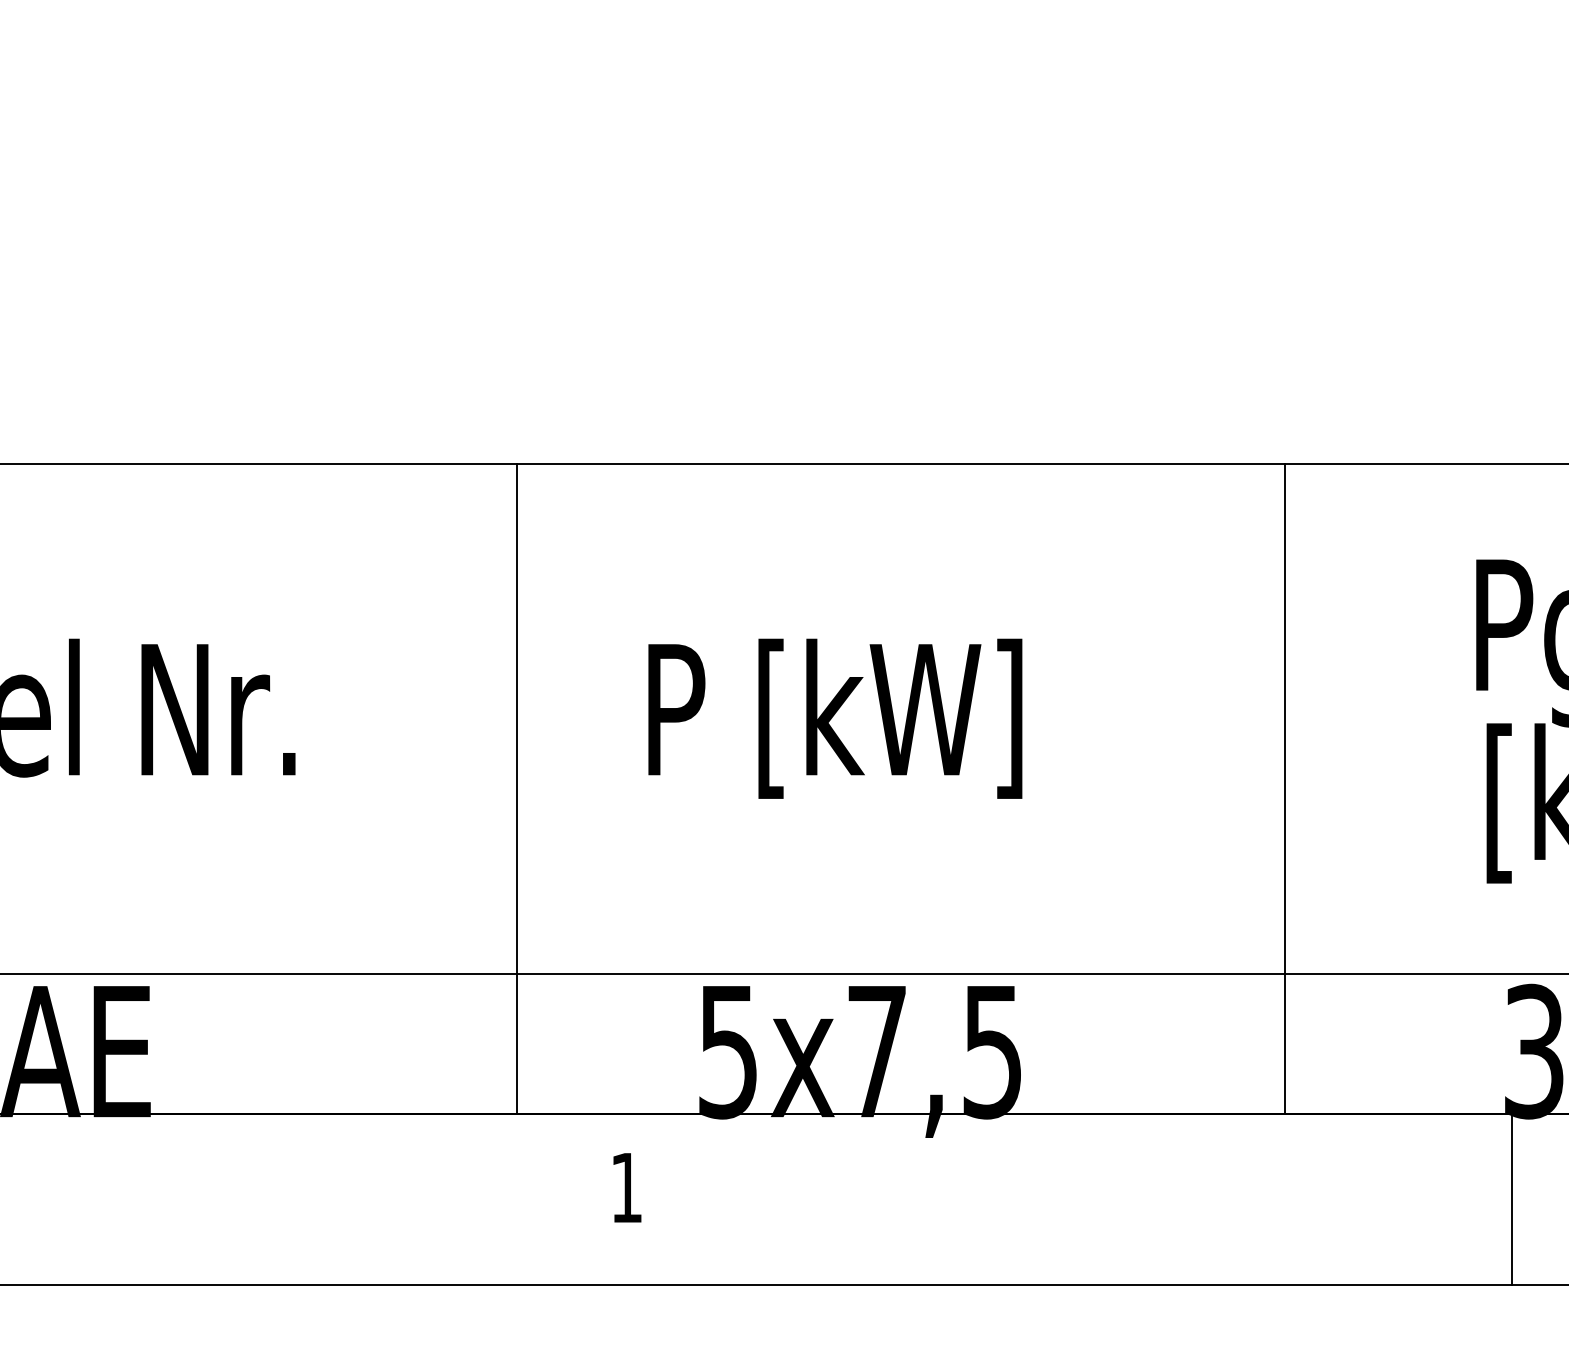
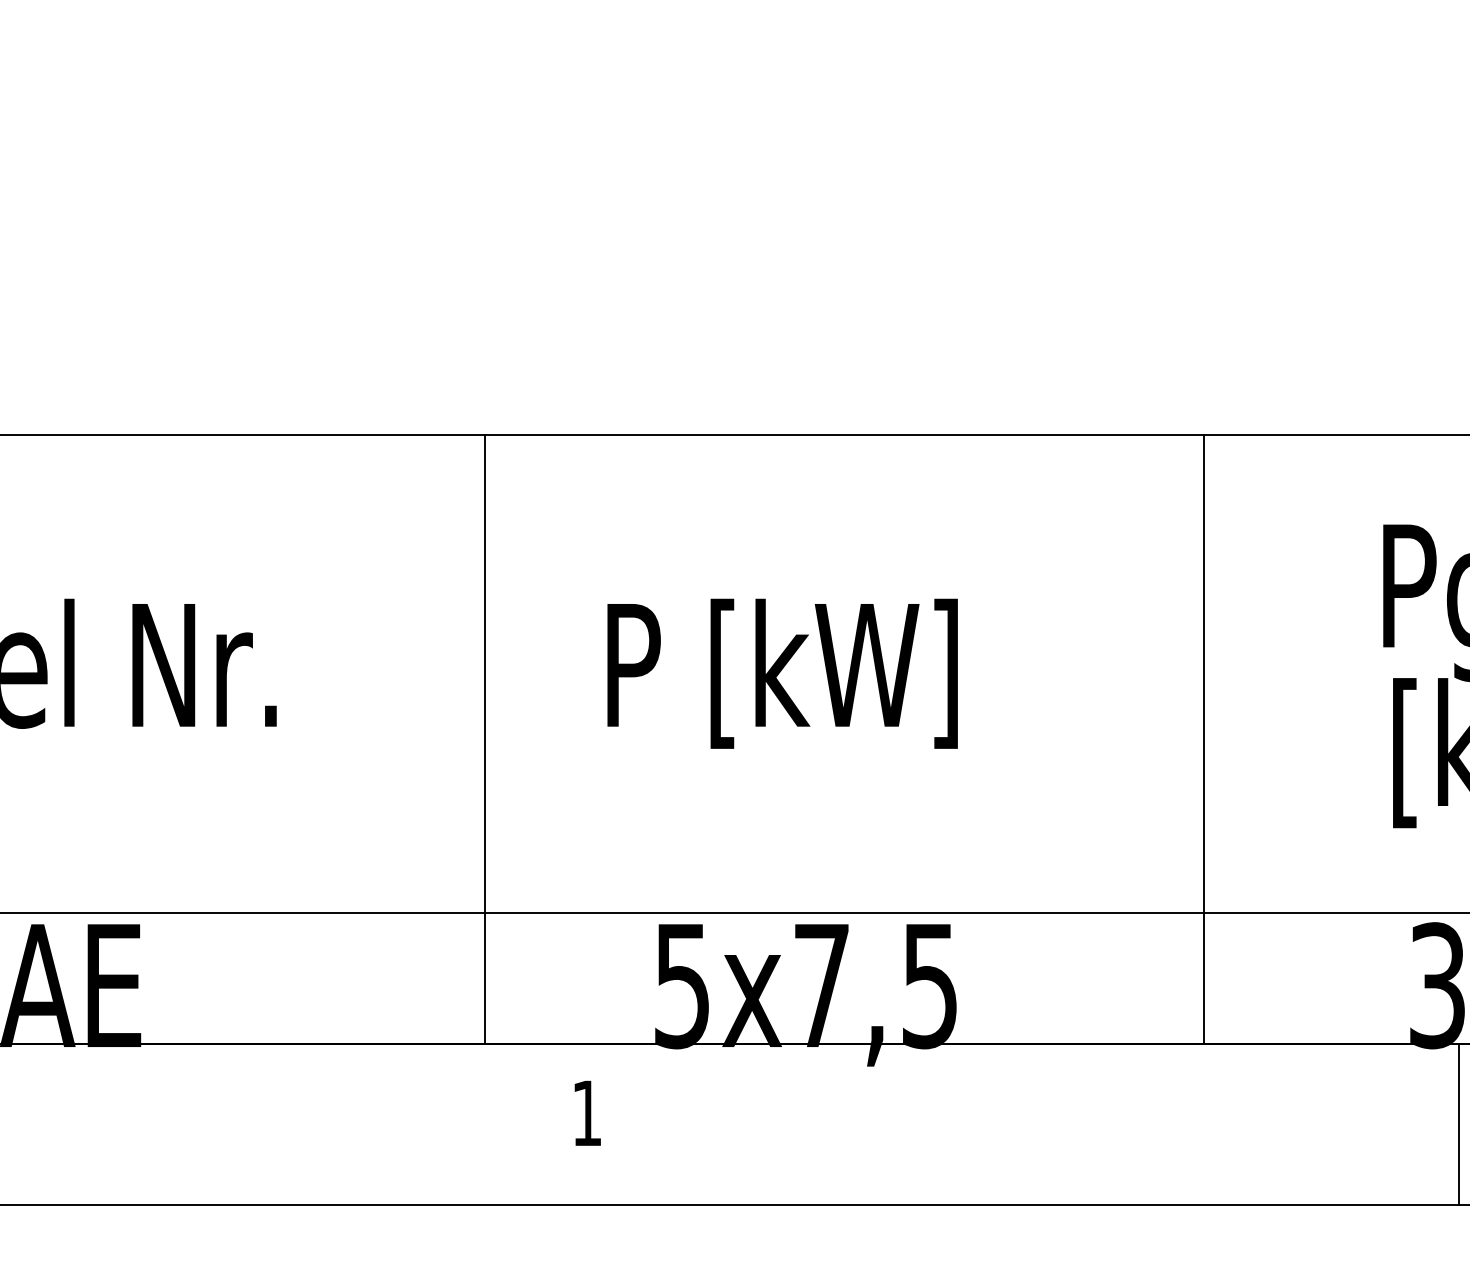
line: (1511, 1198) -> (1459, 1123), moved

